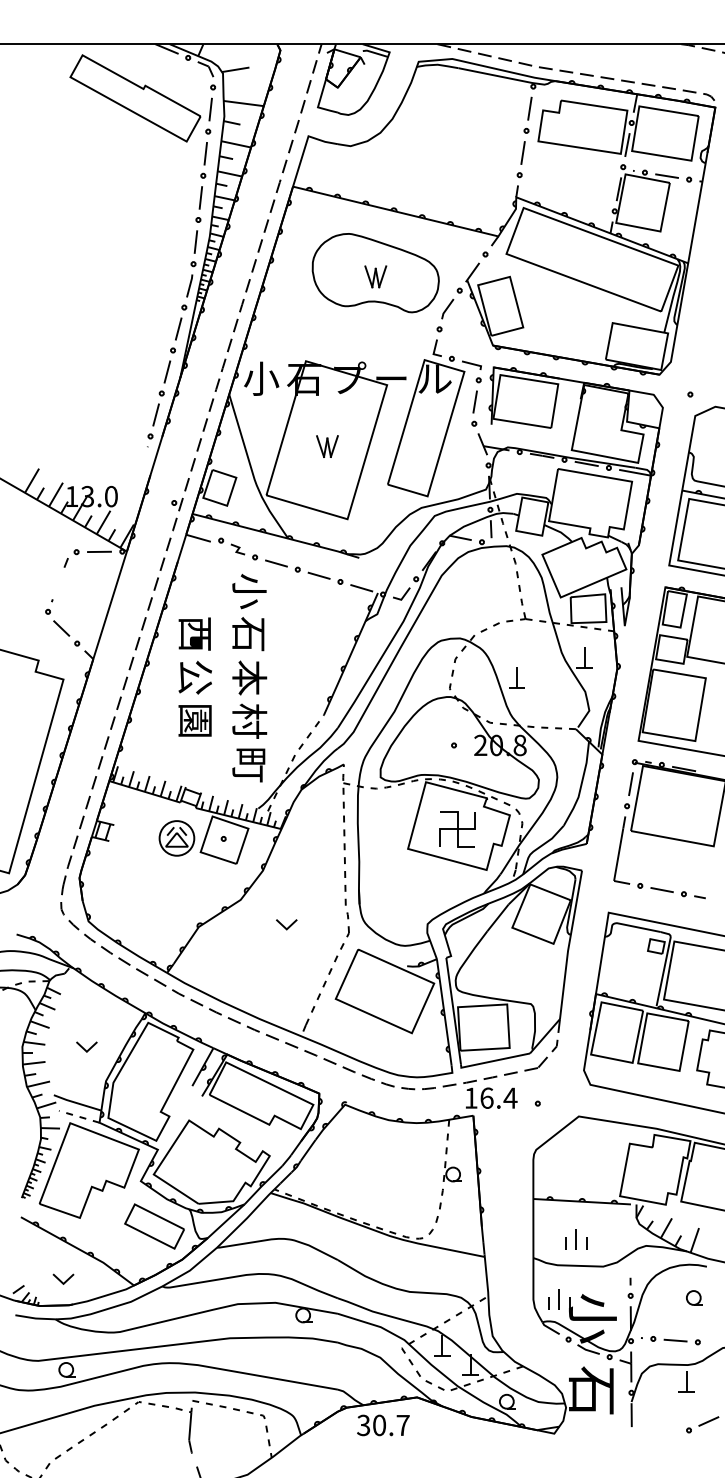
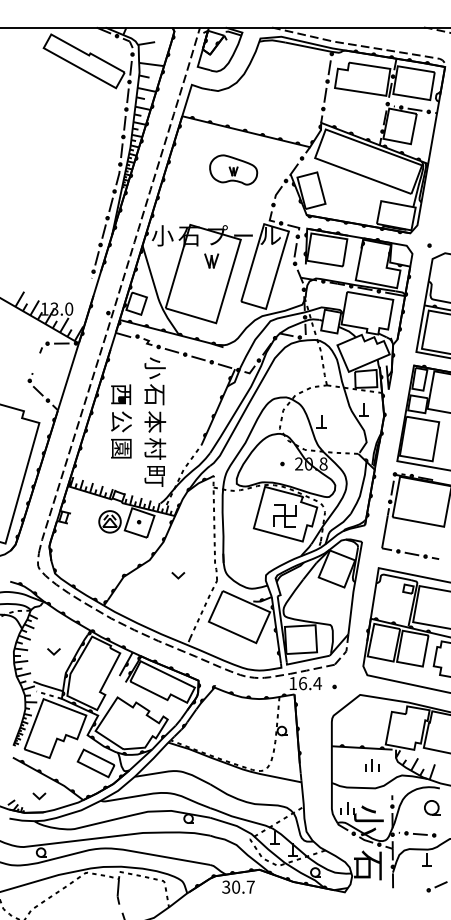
part: (375, 272) -> (233, 169), size x0.6
part: (327, 445) -> (211, 260), moved
part: (576, 1239) -> (372, 765), moved
part: (693, 1297) -> (431, 807), size x1.6

